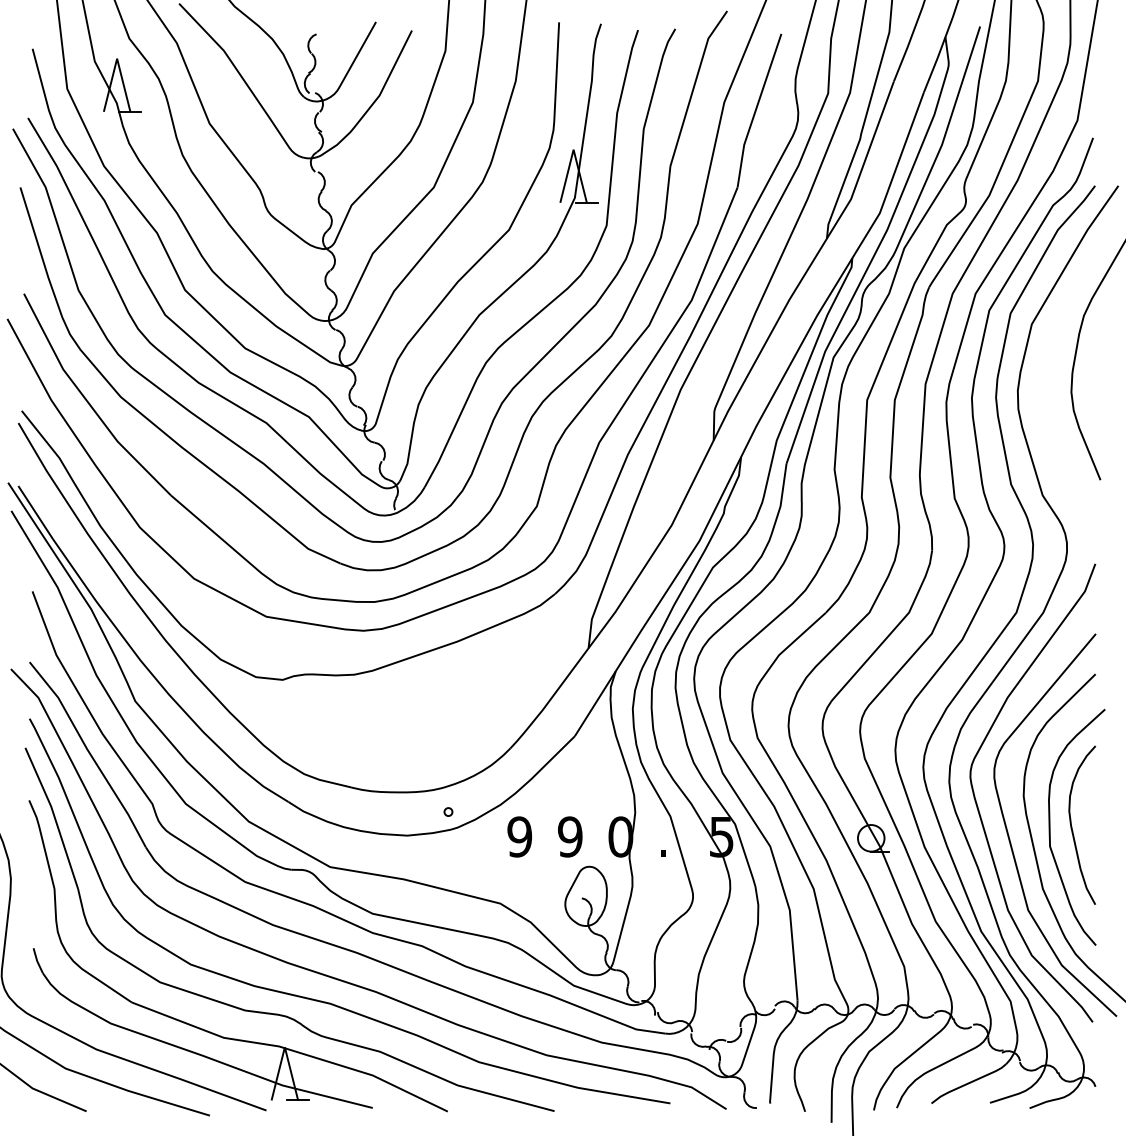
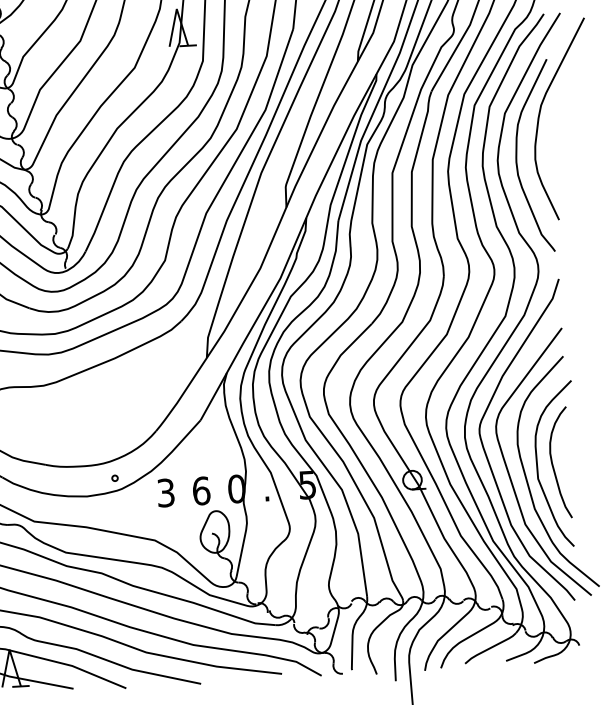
curve: (1045, 387) -> (516, 157), added
text: (519, 836) -> (165, 492), 9 -> 3
text: (570, 836) -> (201, 490), 9 -> 6

